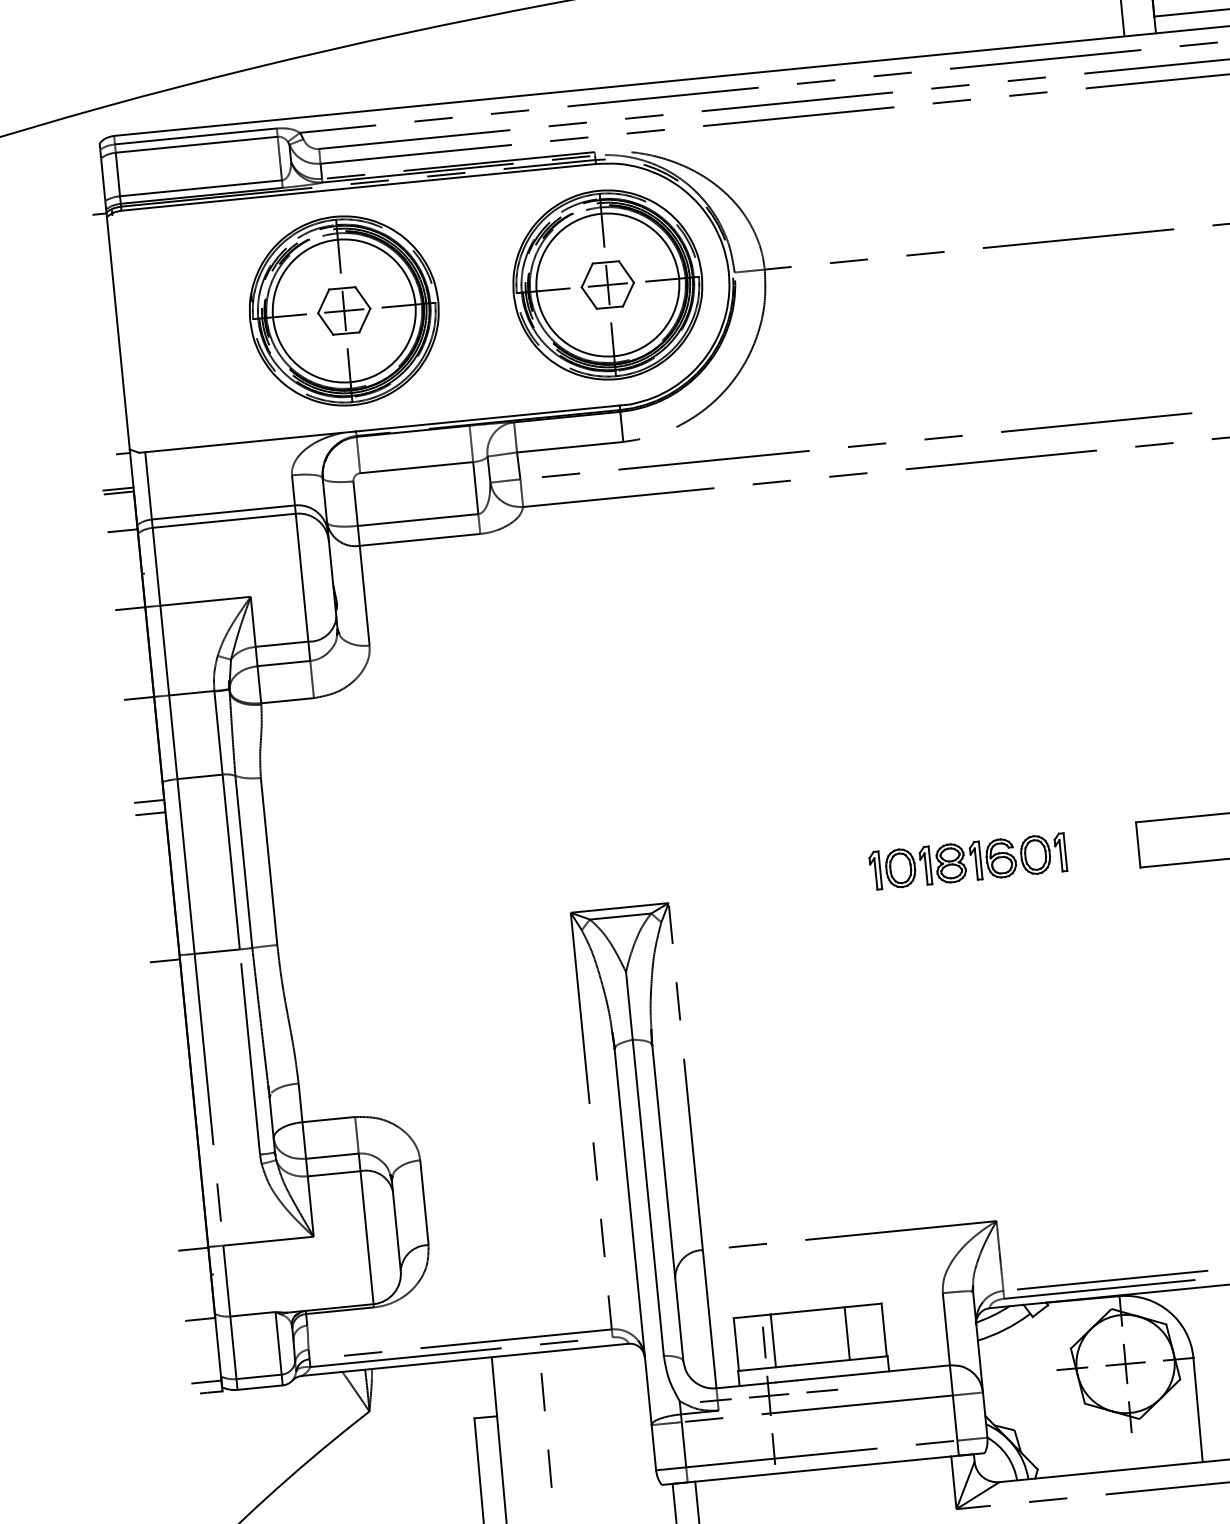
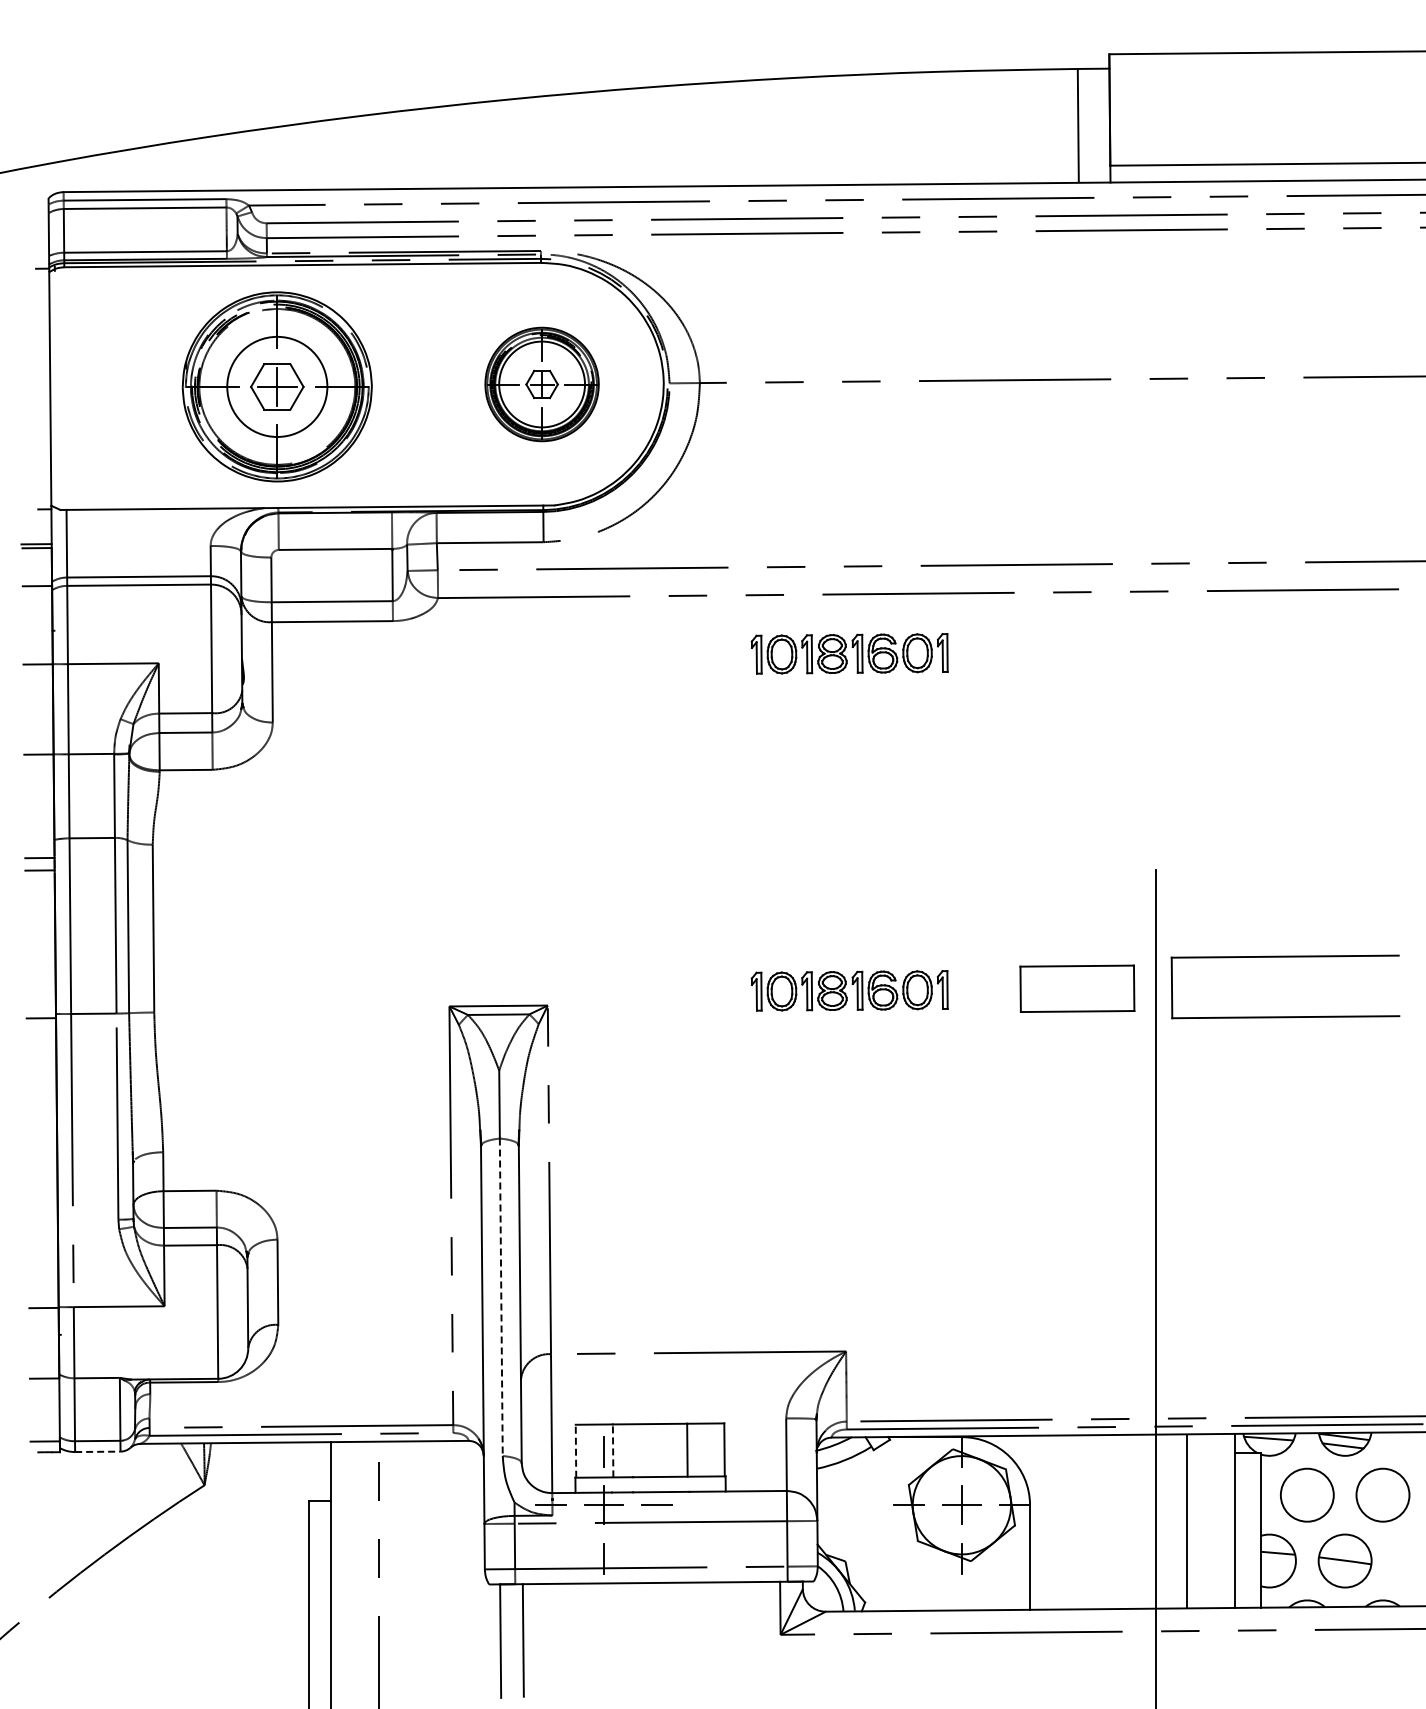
part: (607, 285) -> (541, 384), size x0.6
circle: (343, 310) -> (276, 386), size x0.7
part: (937, 525) -> (849, 653), added
line: (648, 1198) -> (501, 1297), solid -> dashed
line: (773, 1340) -> (613, 1450), solid -> dashed
line: (736, 1343) -> (576, 1450), solid -> dashed
line: (259, 1387) -> (97, 1451), solid -> dashed

